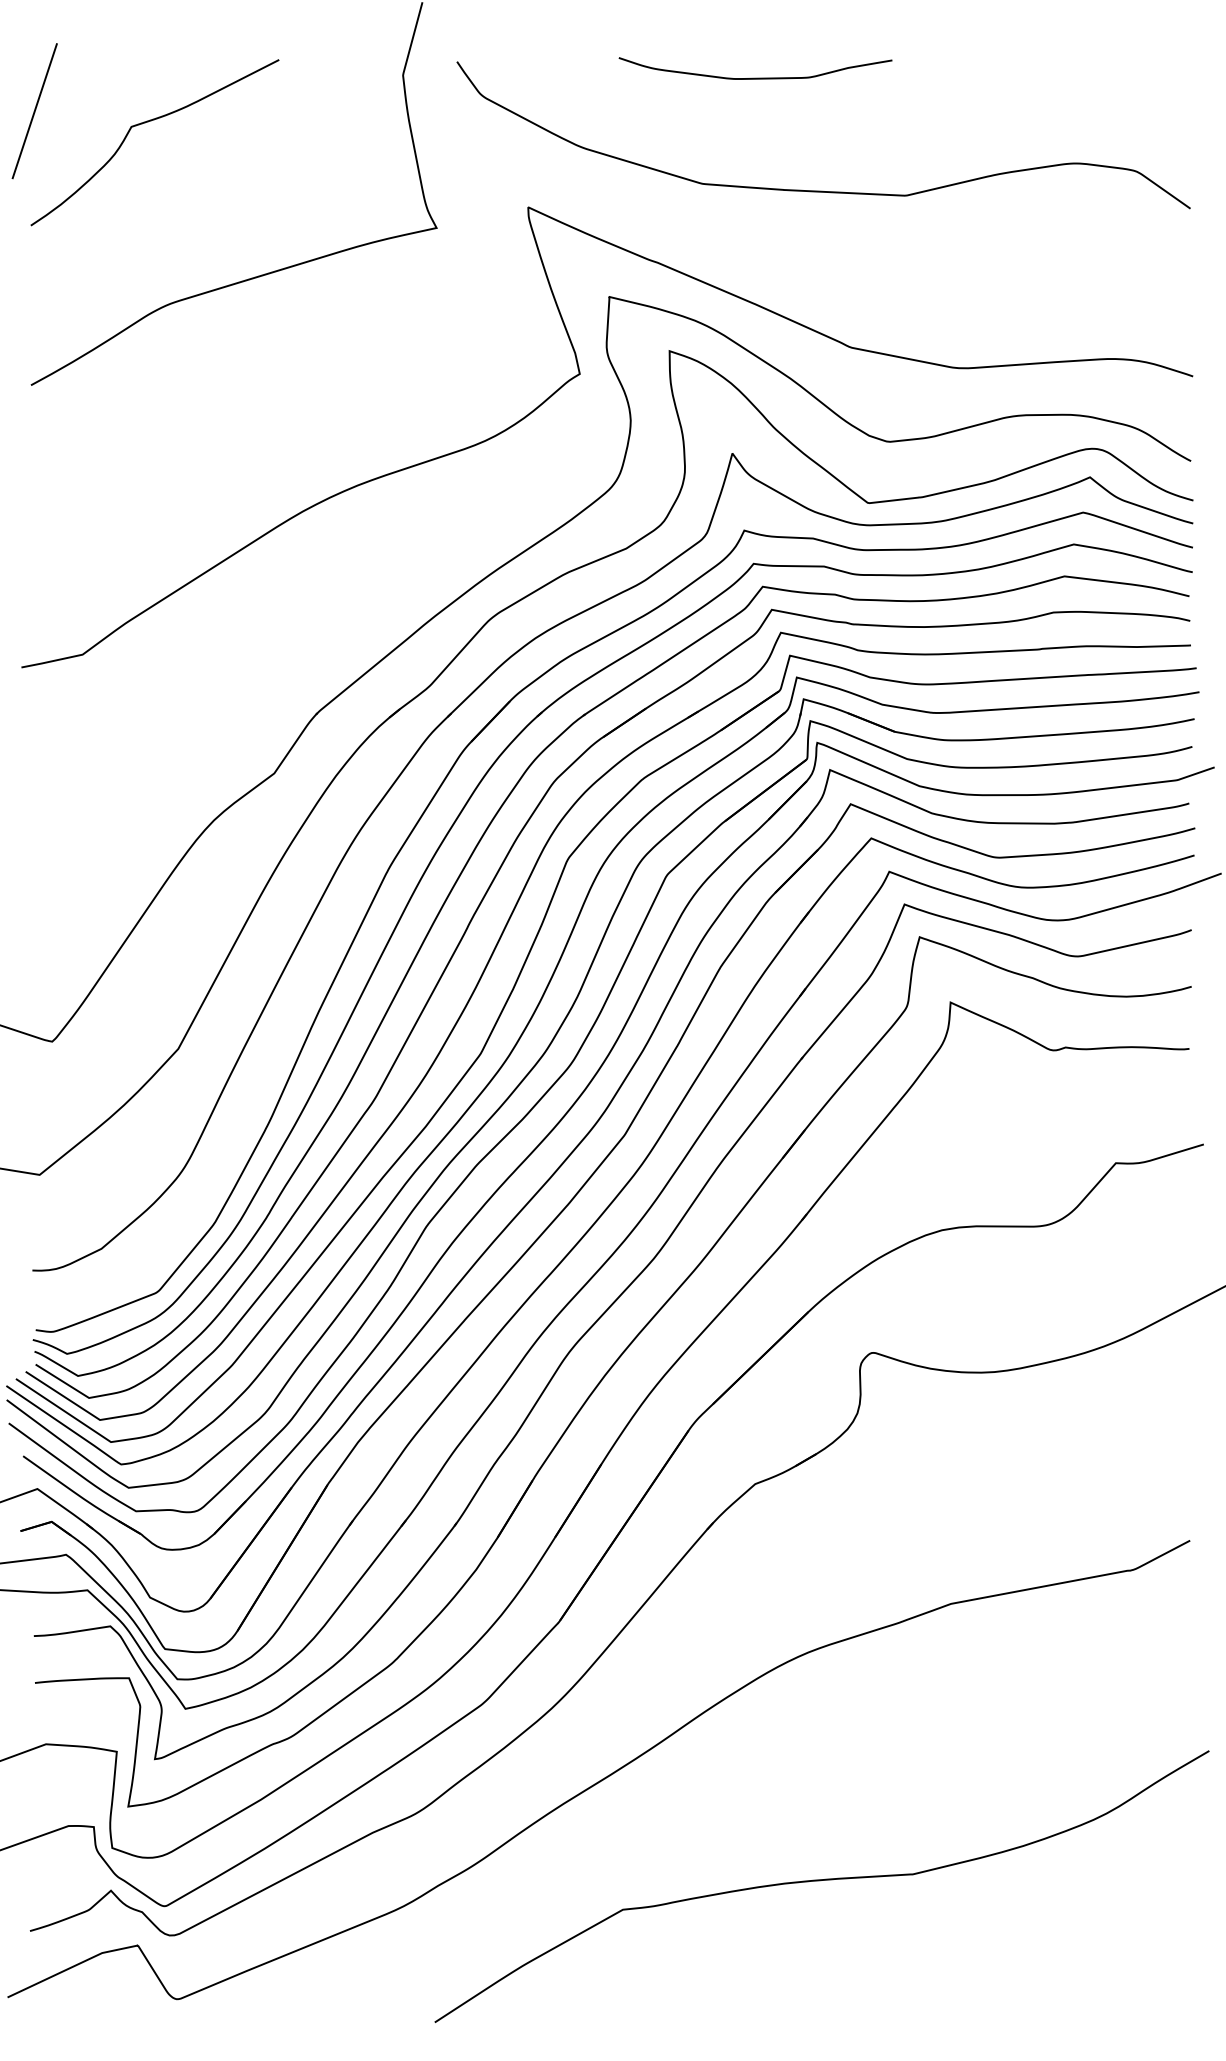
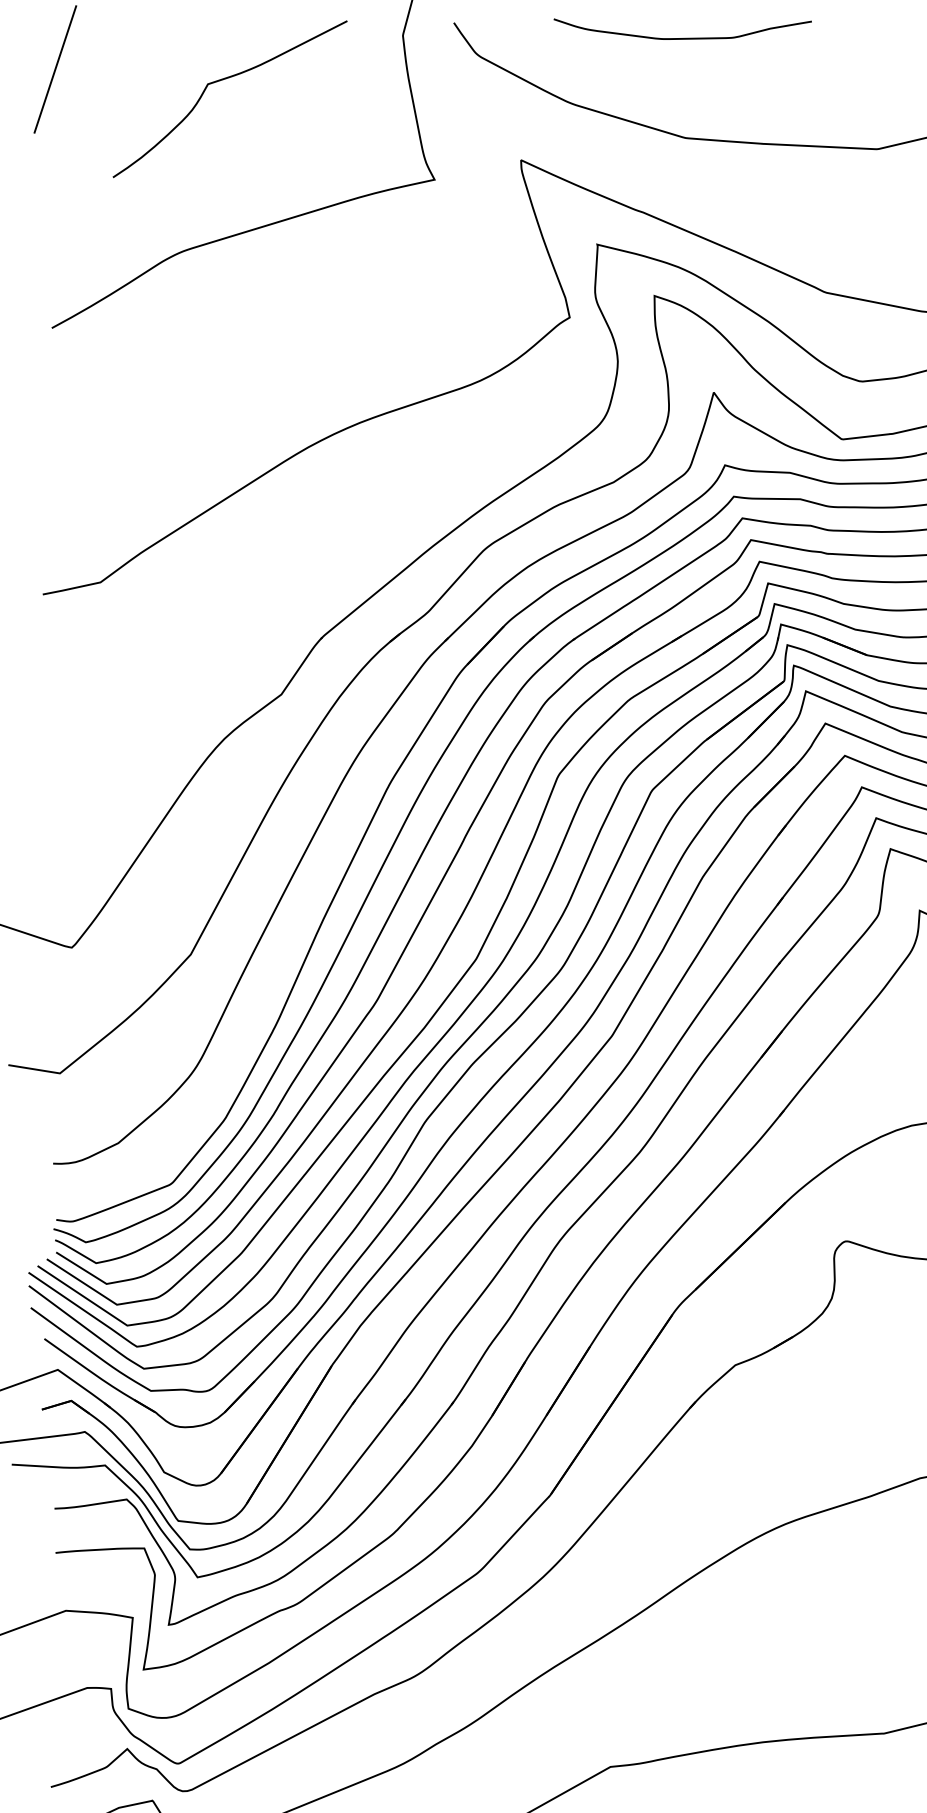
curve: (755, 77) -> (682, 37), moved
curve: (148, 122) -> (224, 80), moved

